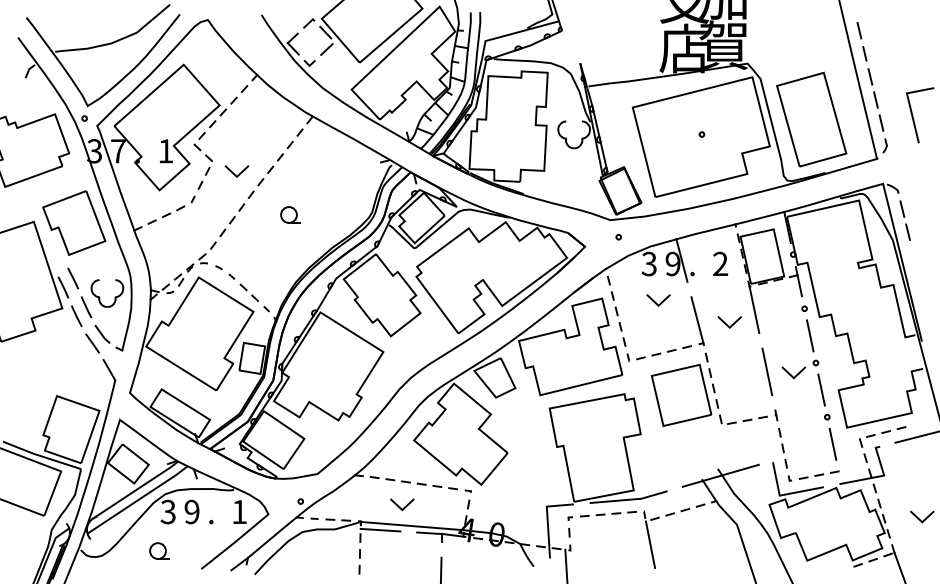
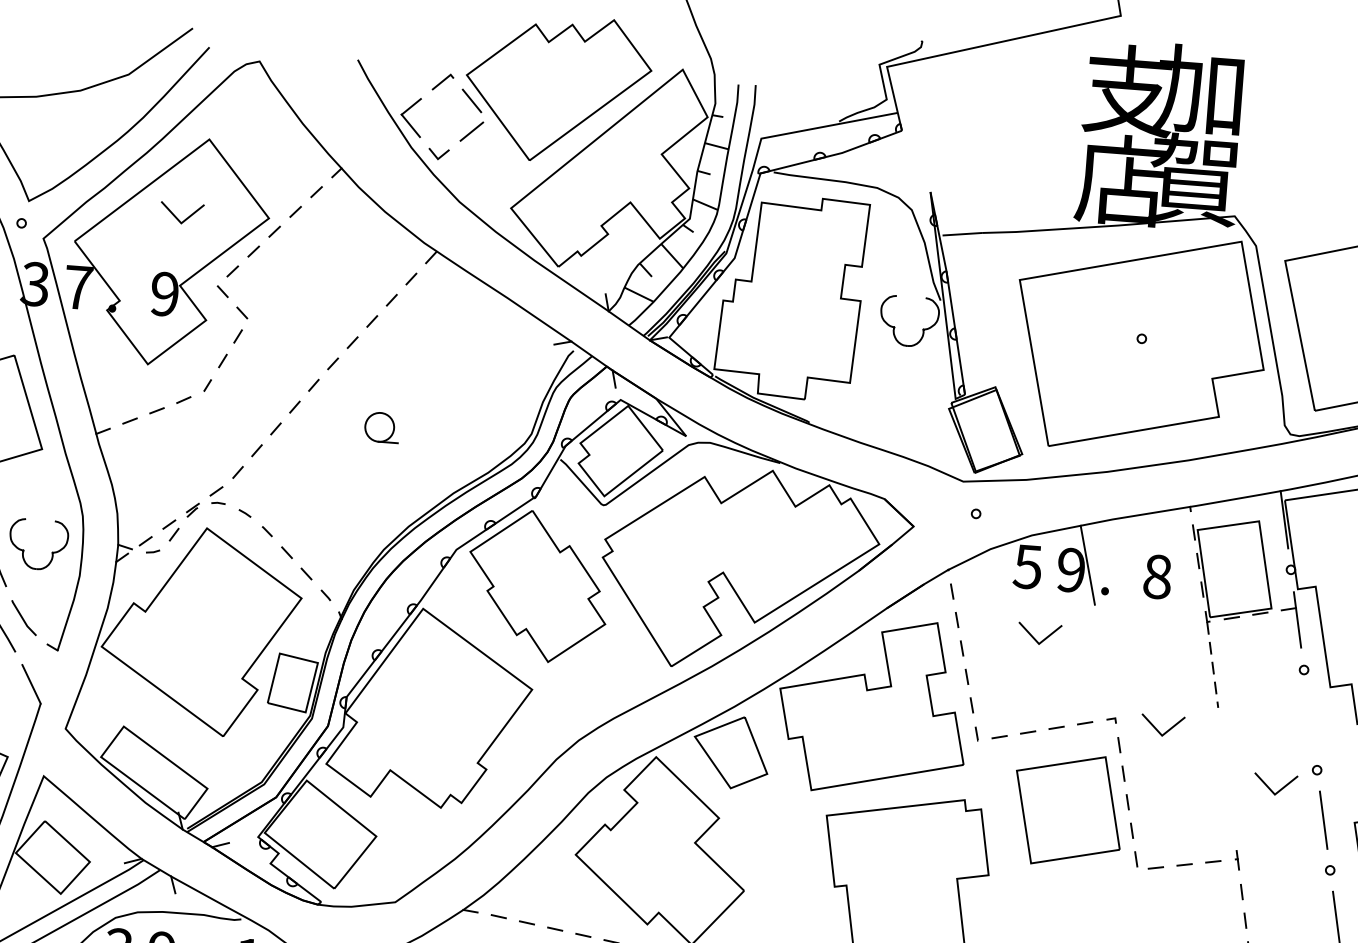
text: (165, 151) -> (164, 294), 1 -> 9
line: (234, 173) -> (177, 216), moved
text: (649, 263) -> (1028, 565), 3 -> 5
text: (720, 263) -> (1157, 575), 2 -> 8
line: (754, 309) -> (1212, 664), solid -> dashed
line: (697, 320) -> (1107, 676), removed
line: (727, 324) -> (1158, 729), moved
line: (810, 335) -> (1311, 719), removed
line: (767, 371) -> (1227, 778), removed

